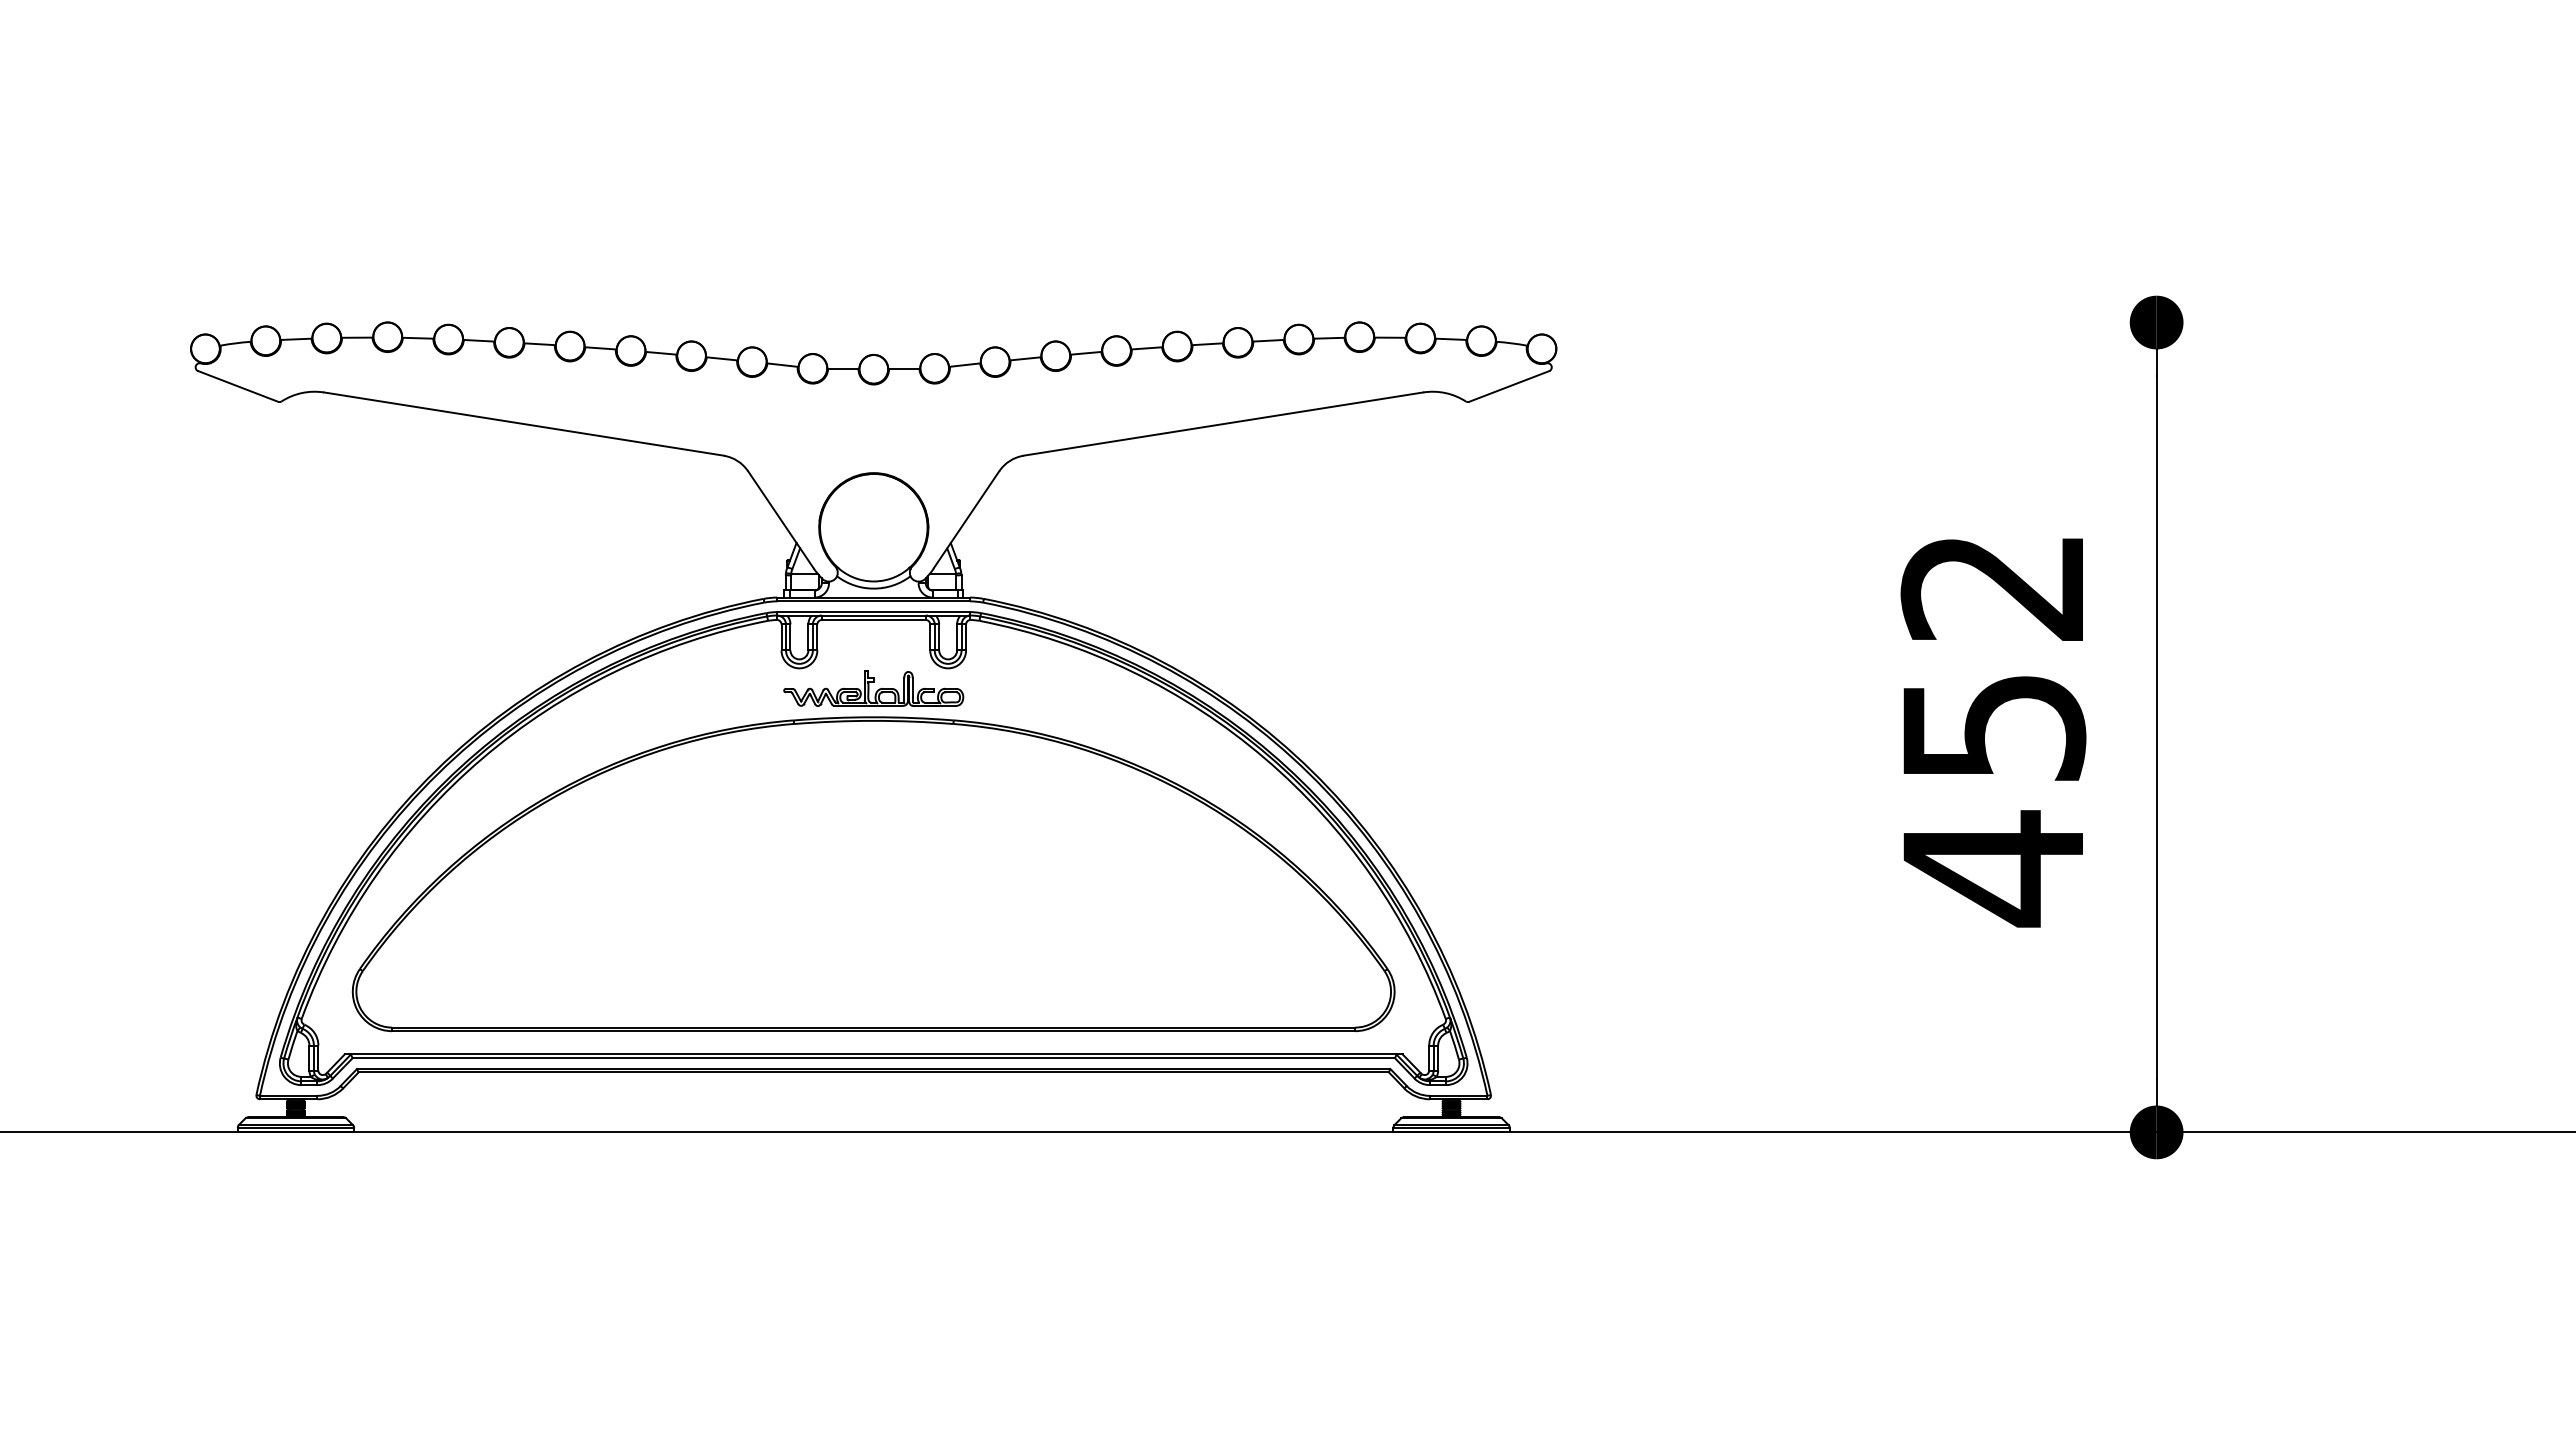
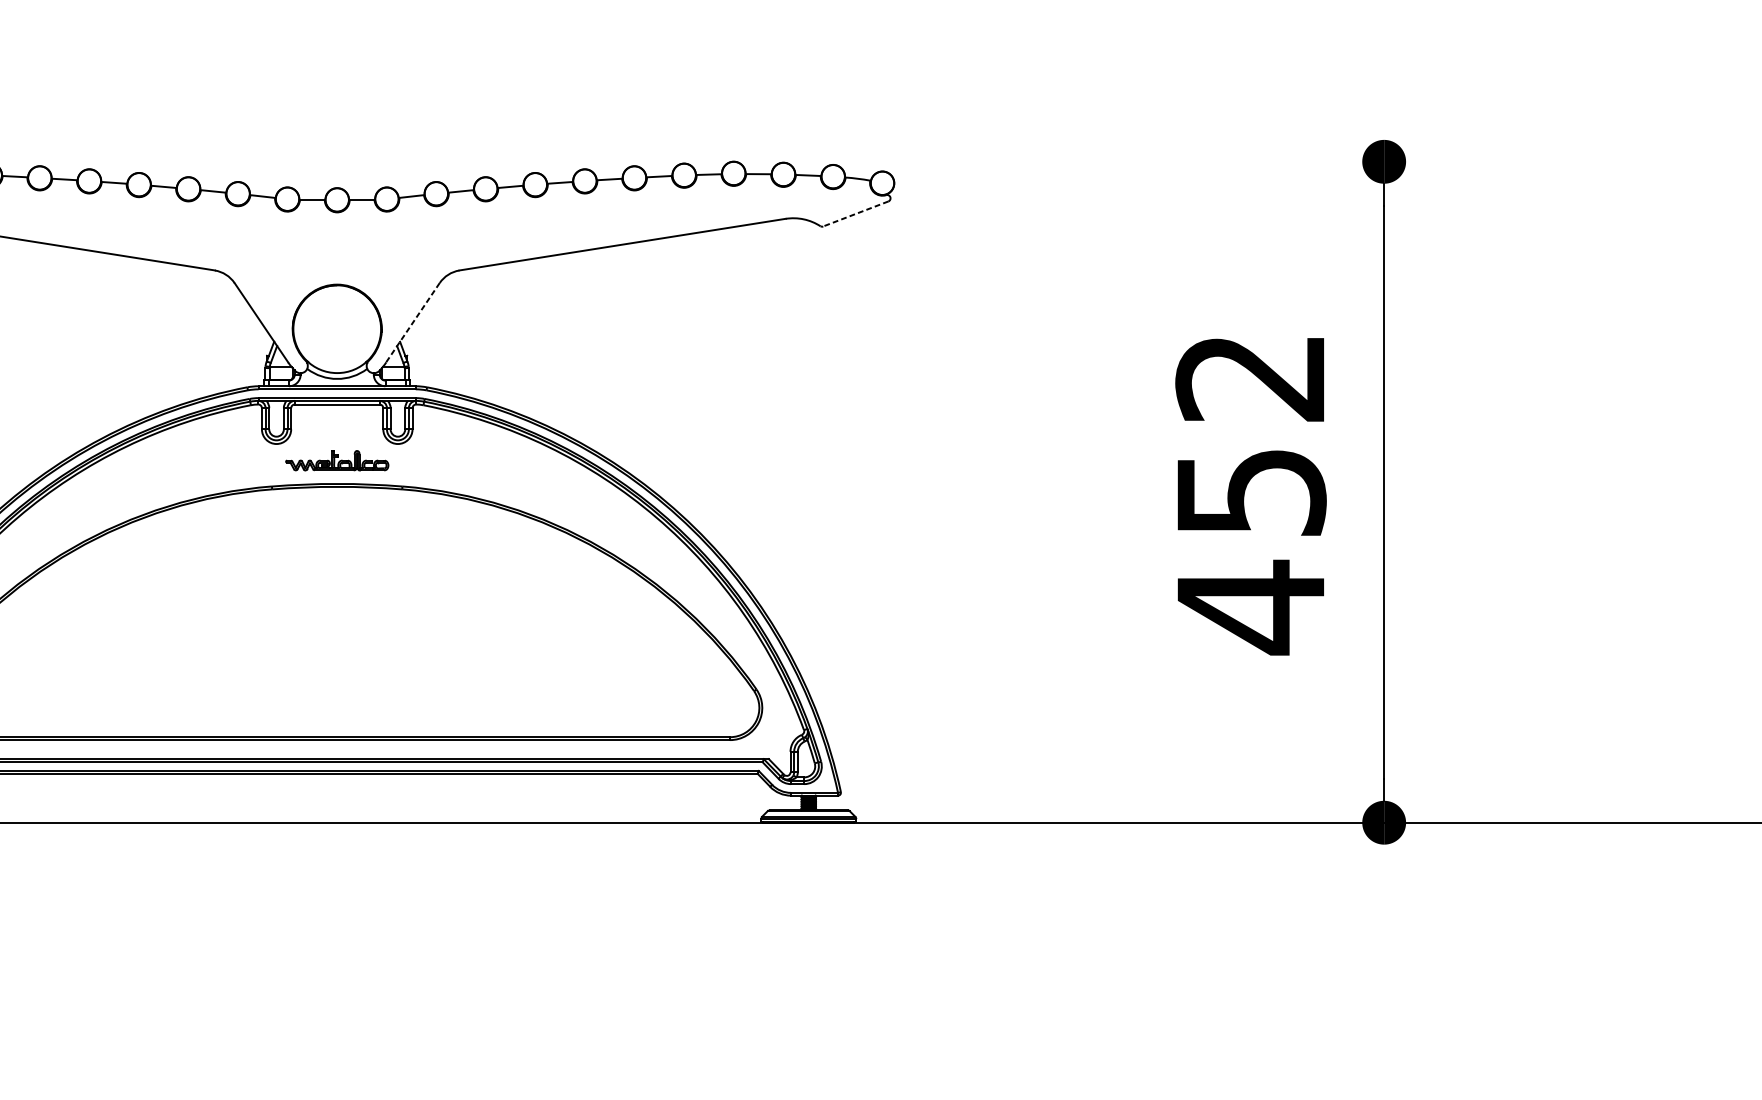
line: (1509, 386) -> (856, 213), solid -> dashed
line: (966, 519) -> (412, 322), solid -> dashed
part: (873, 688) -> (337, 460), size x0.7

